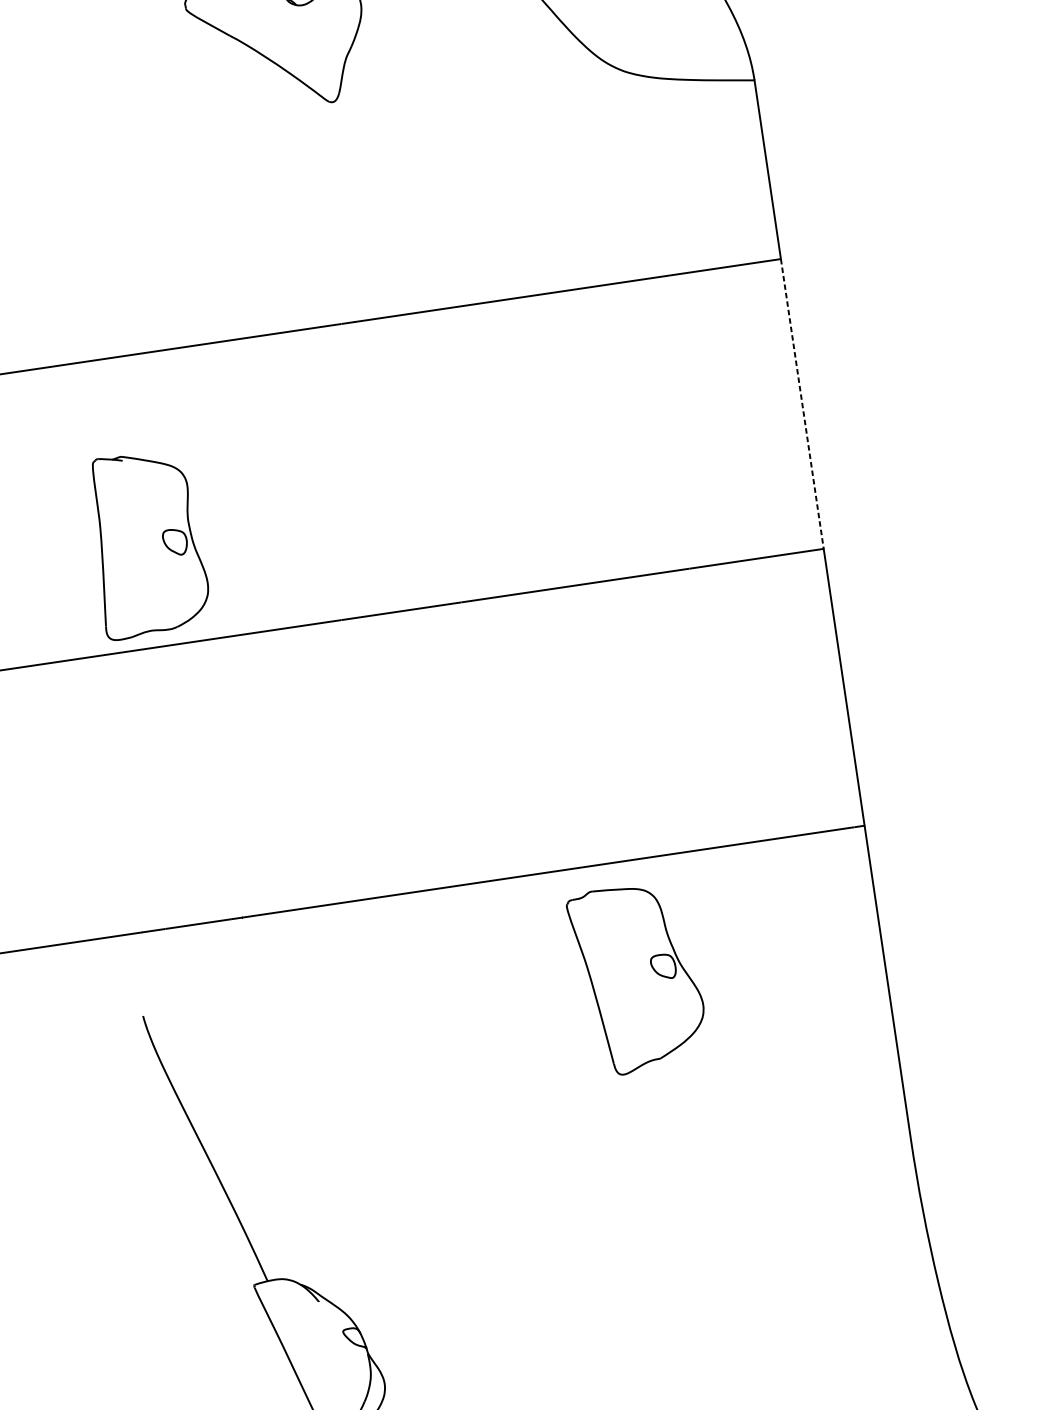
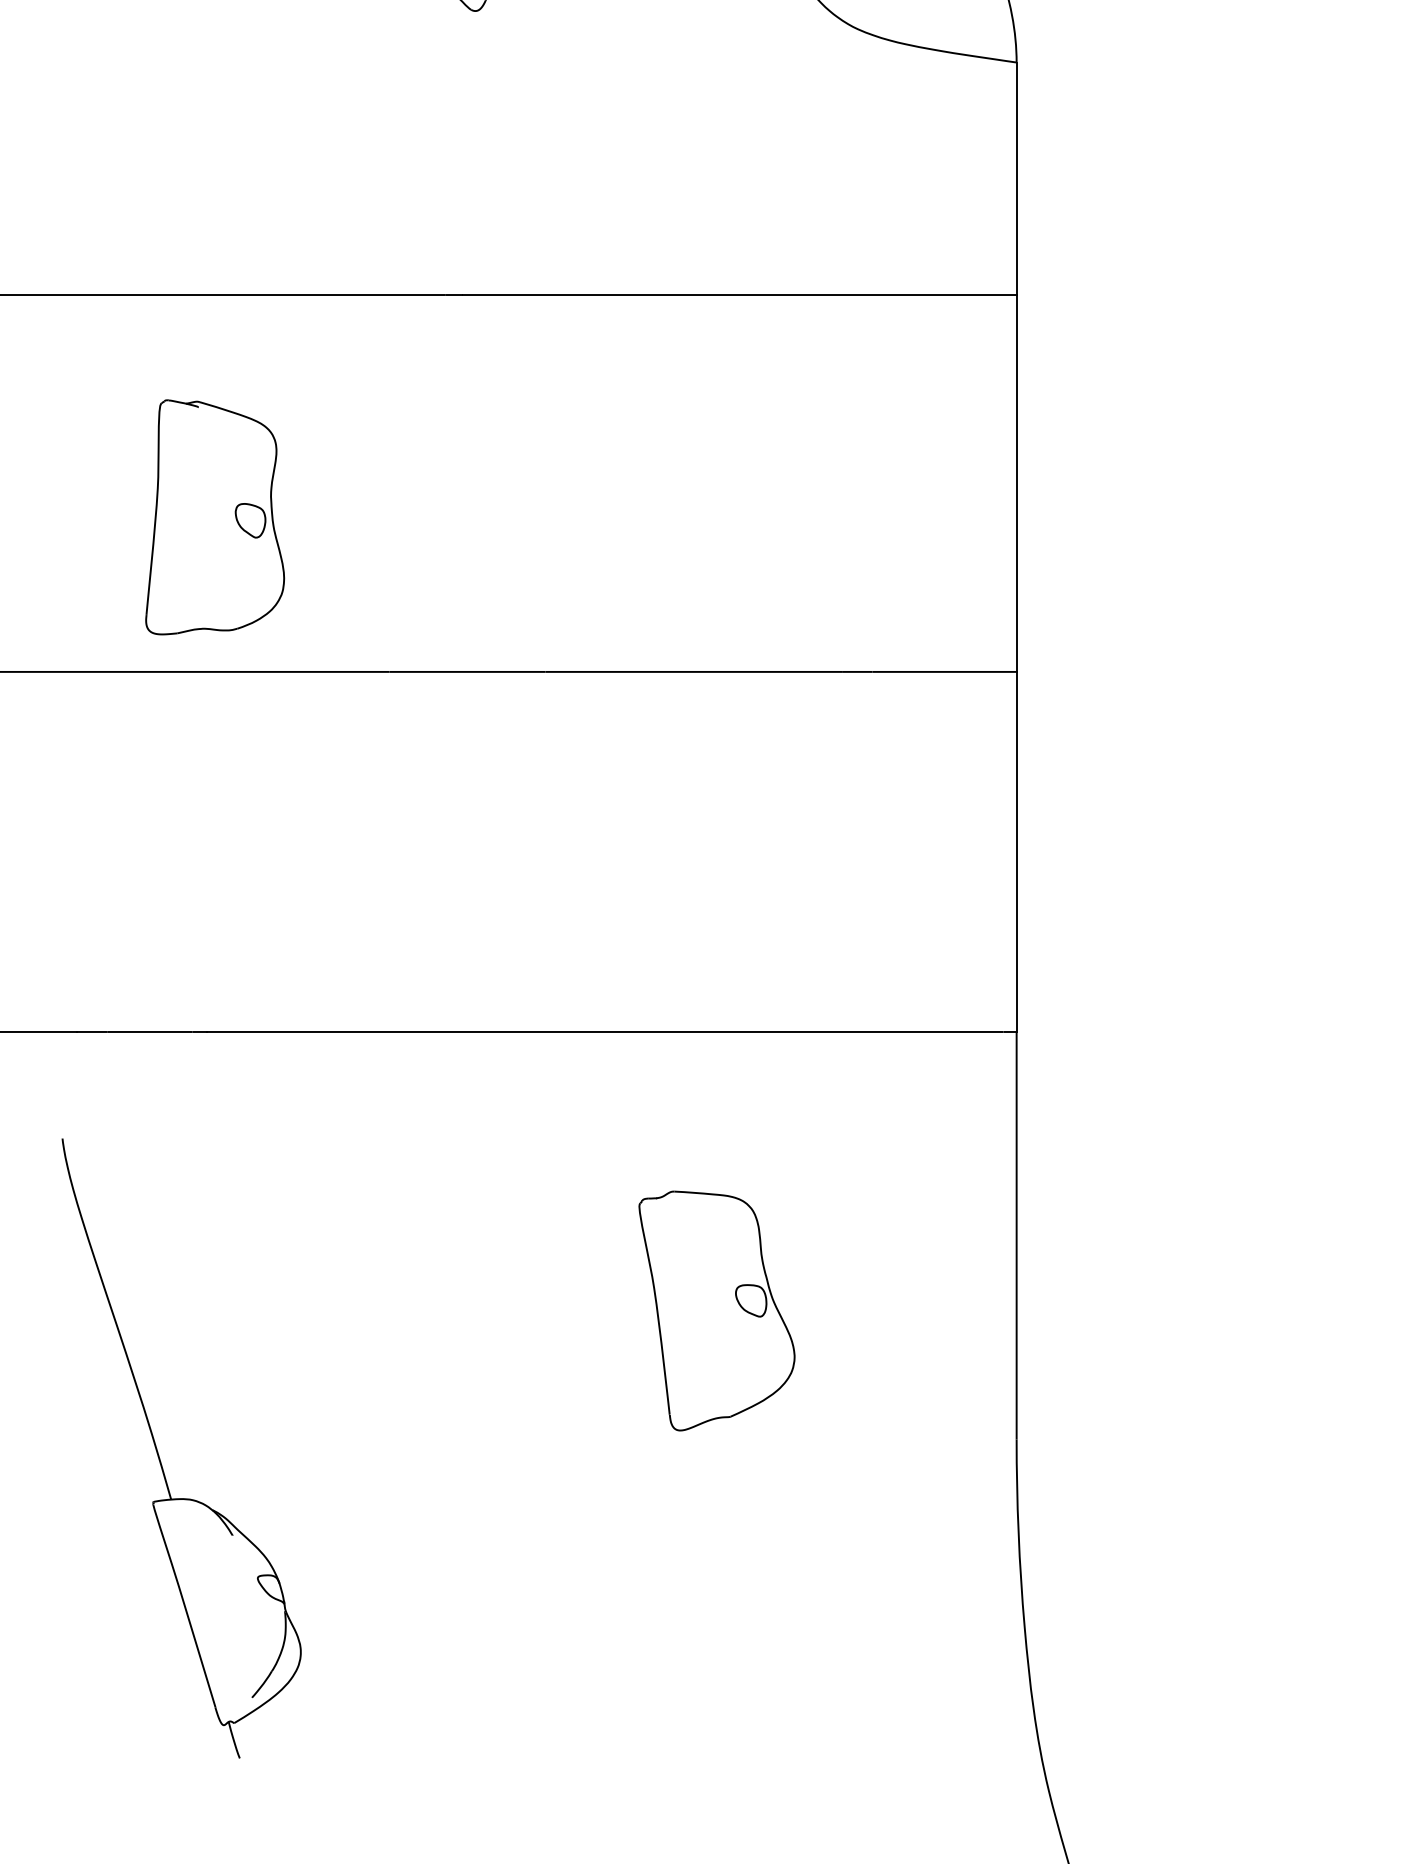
line: (802, 404) -> (1016, 483), dashed -> solid
part: (148, 543) -> (215, 517), moved
part: (637, 978) -> (716, 1310), moved

